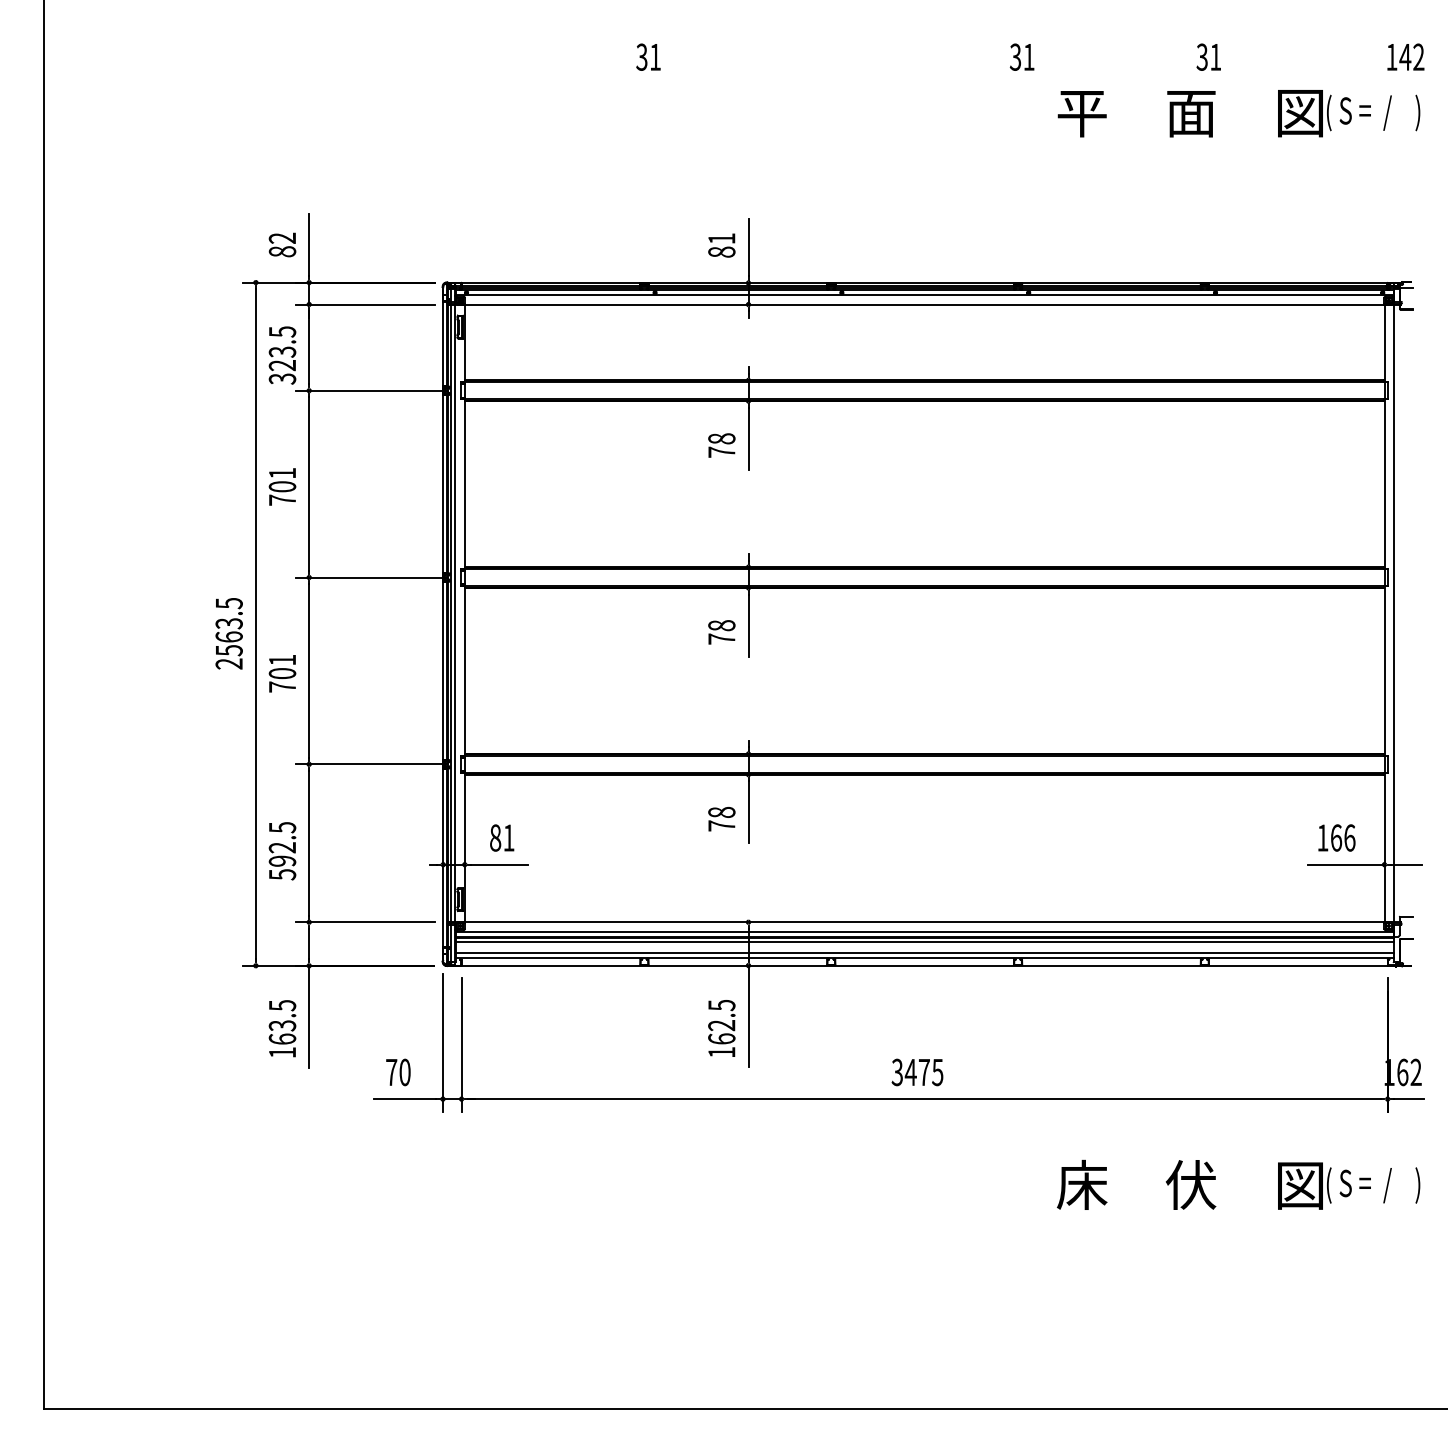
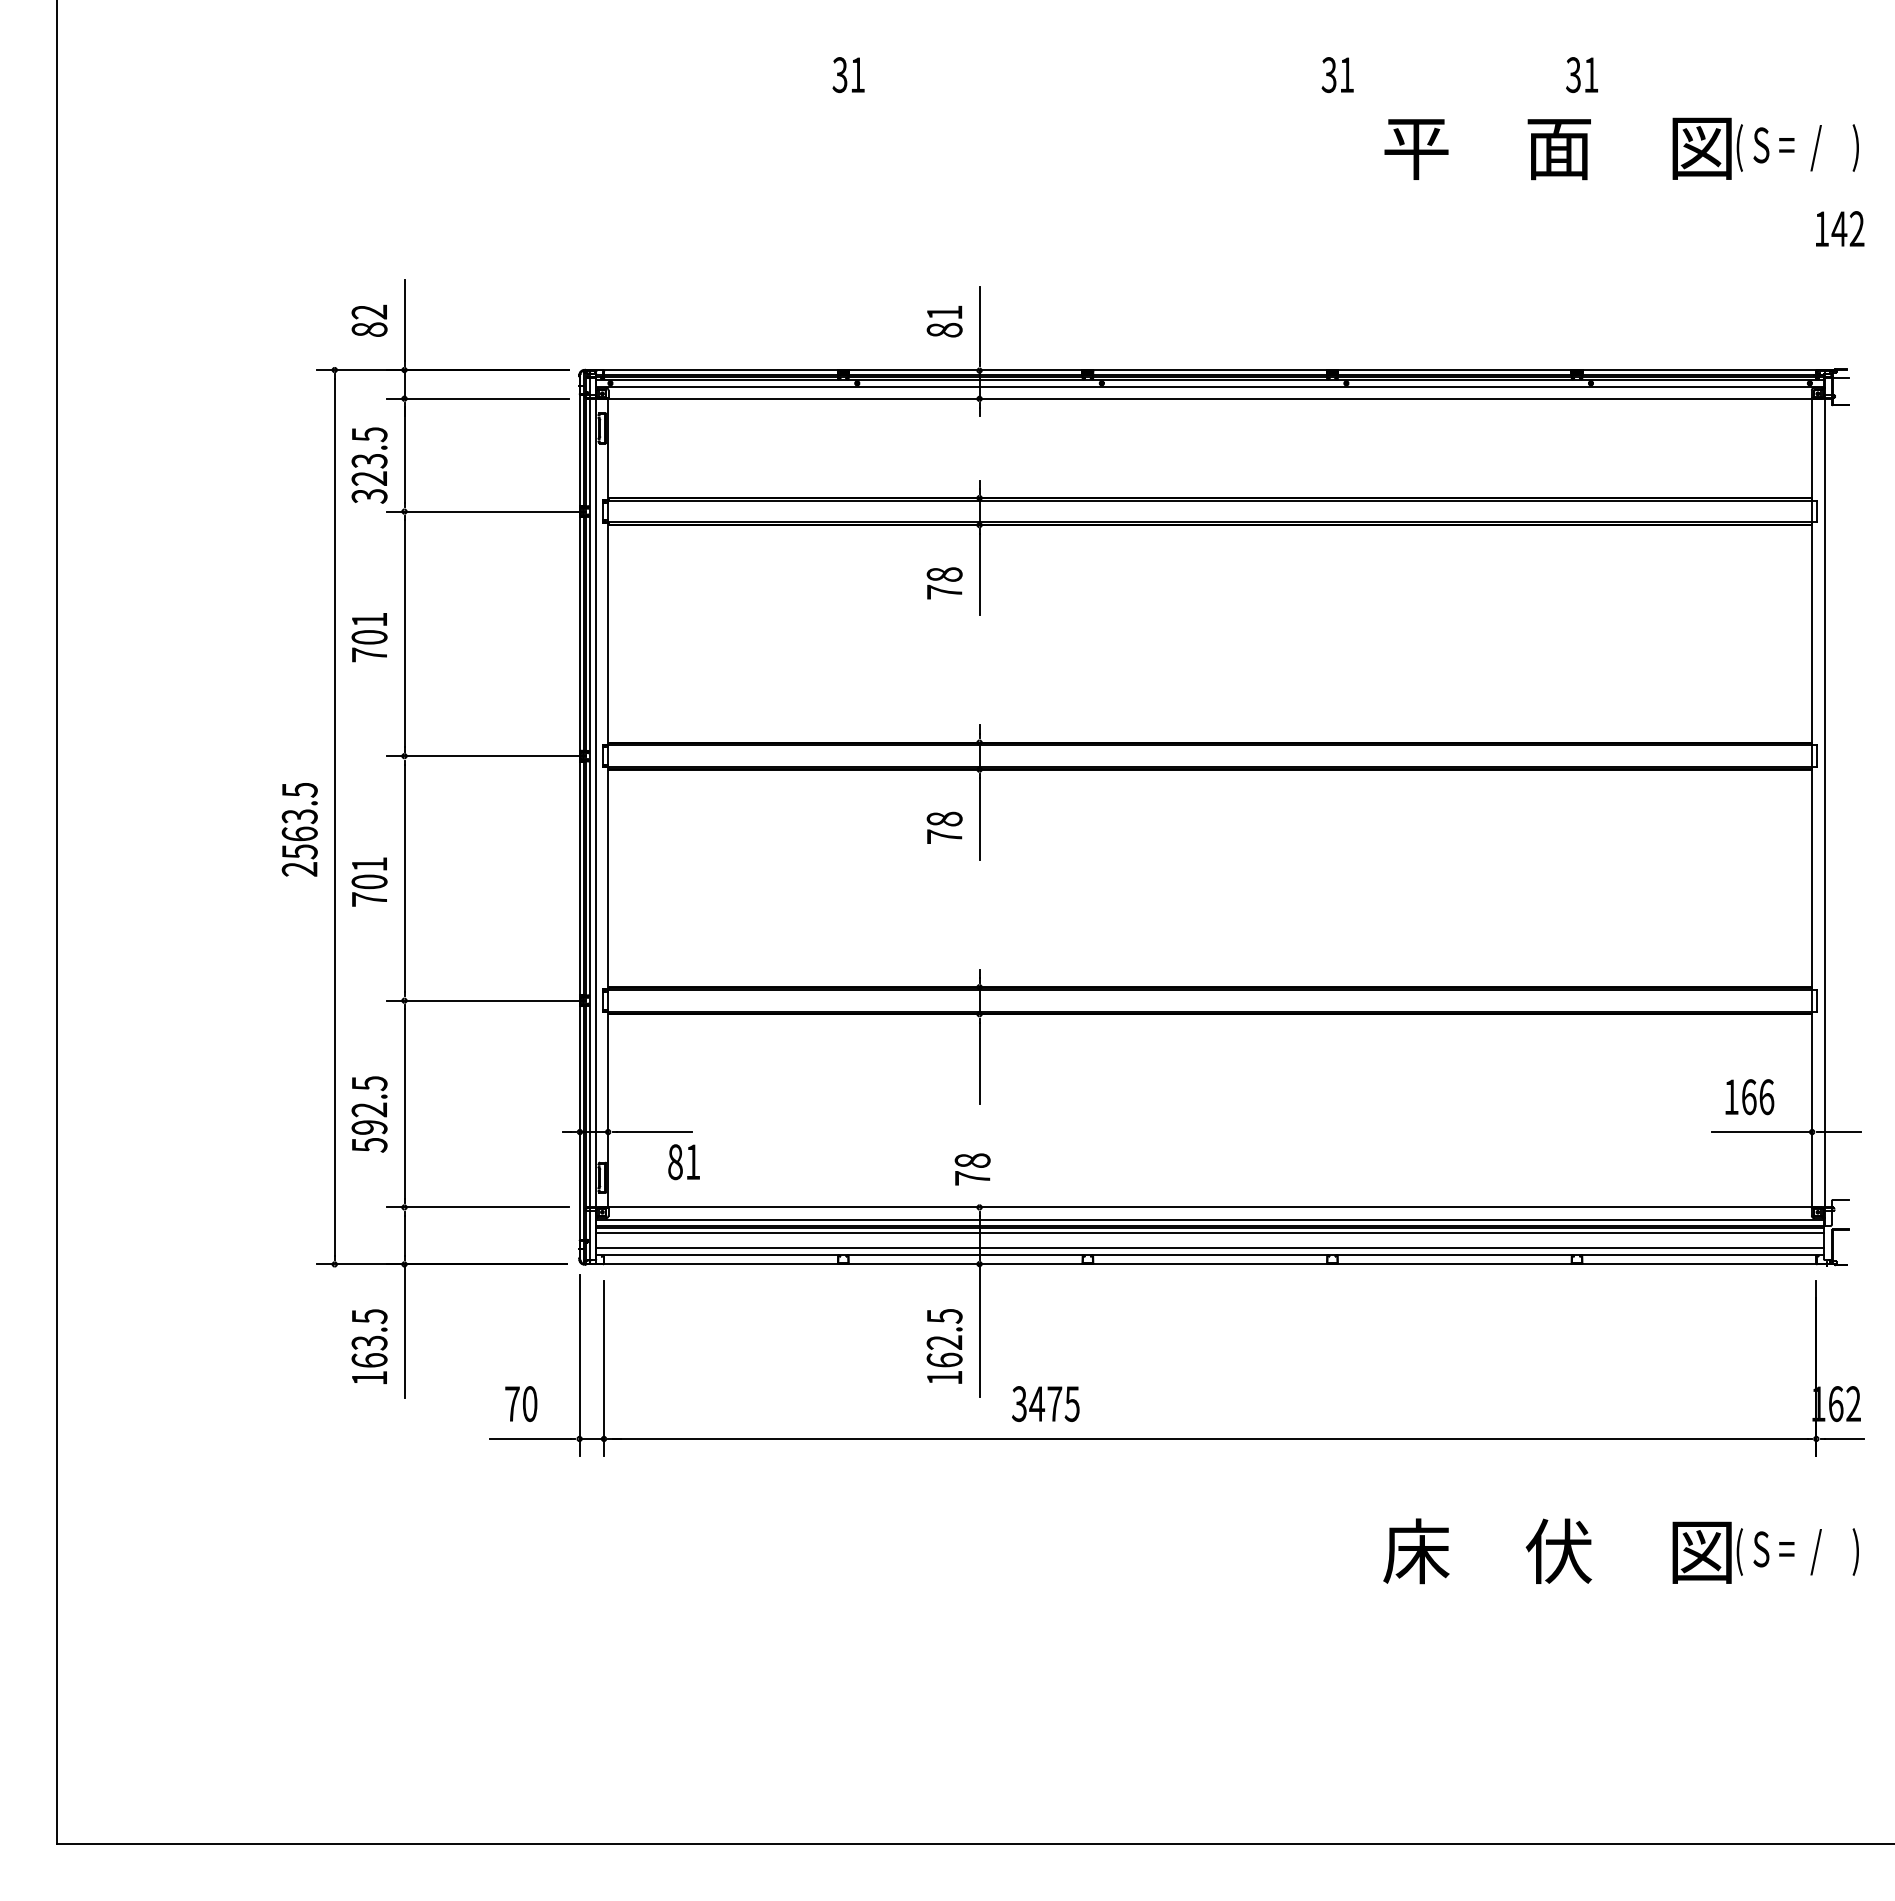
text: (1406, 56) -> (1840, 228), moved
text: (721, 819) -> (972, 1169), moved
text: (501, 838) -> (683, 1162), moved
text: (917, 1072) -> (1045, 1403), moved

